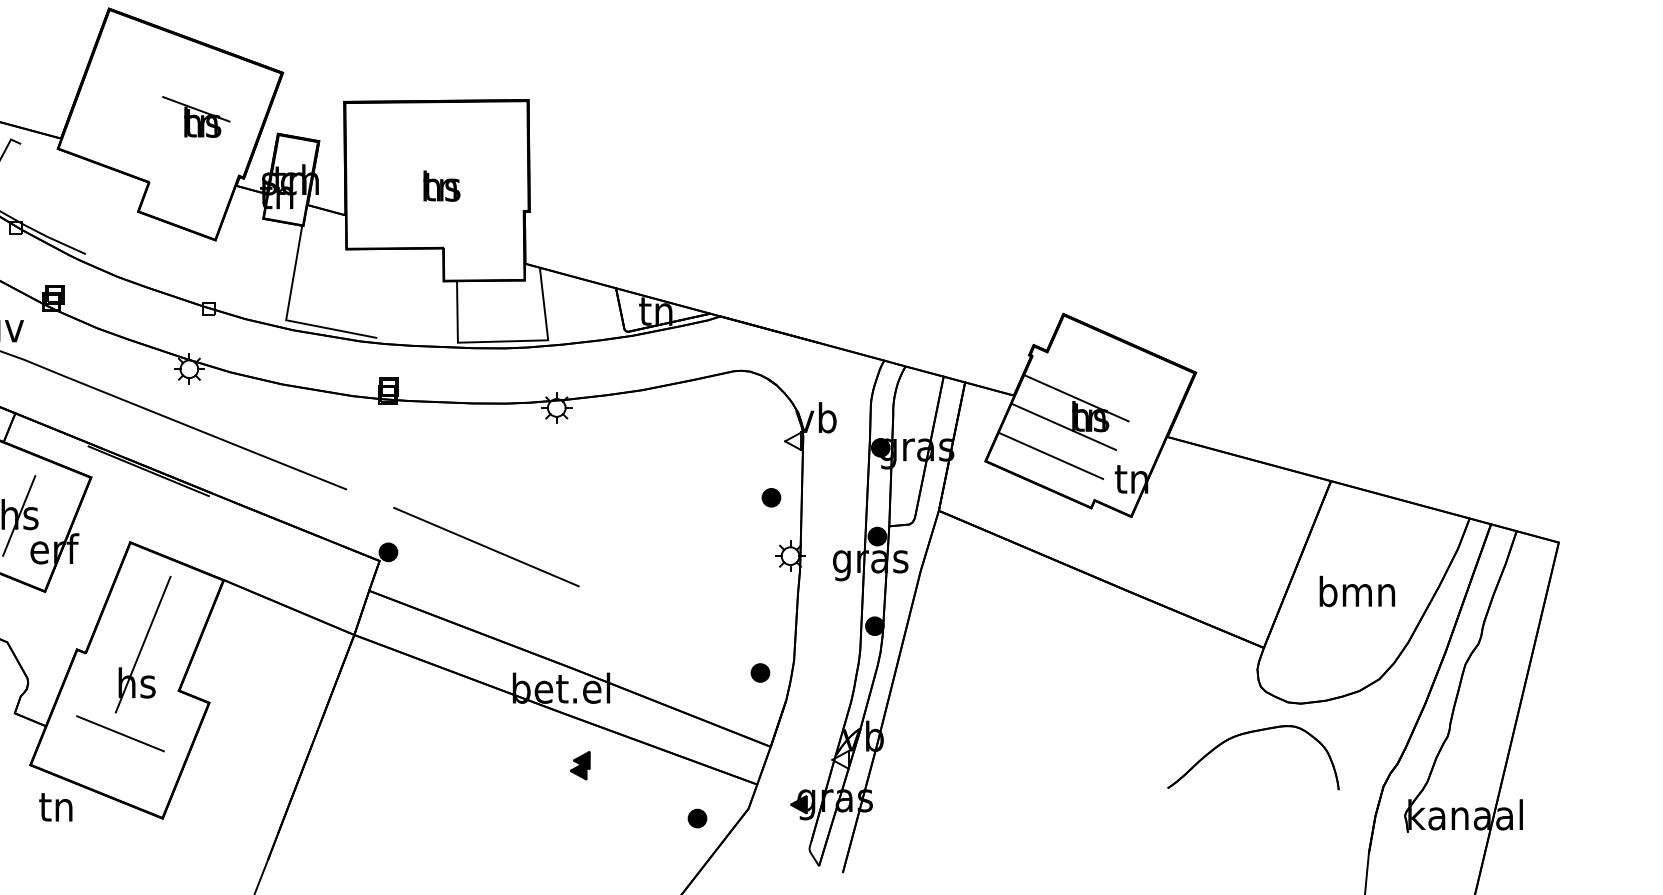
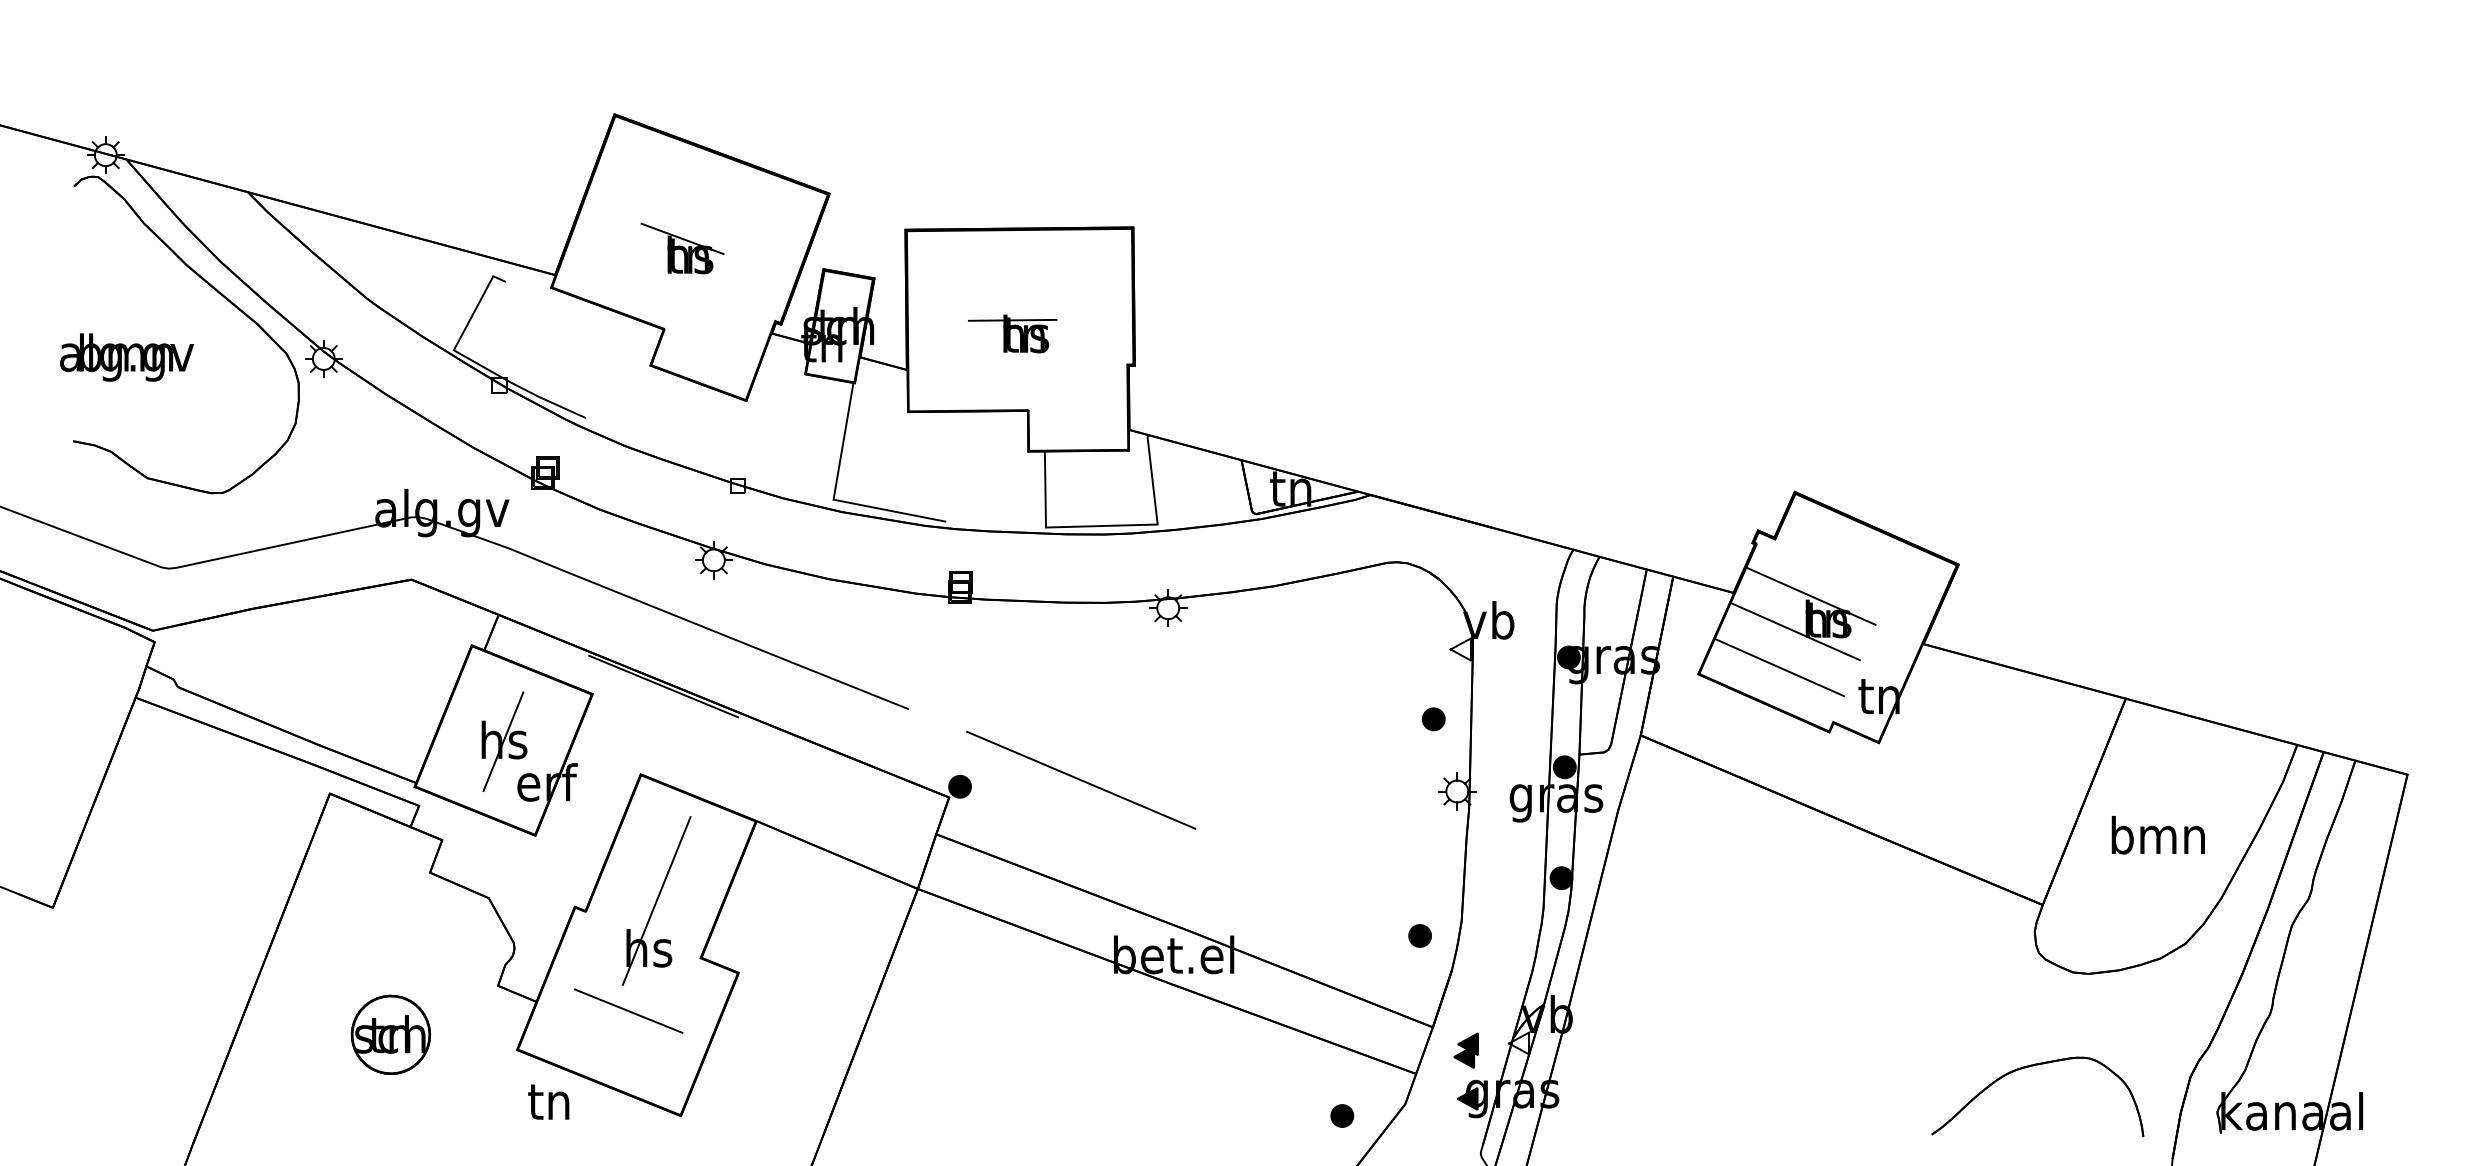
part: (196, 117) -> (682, 248), moved
line: (430, 174) -> (1012, 319), added
part: (1246, 734) -> (2029, 1067), moved
part: (579, 765) -> (1465, 1050), moved

